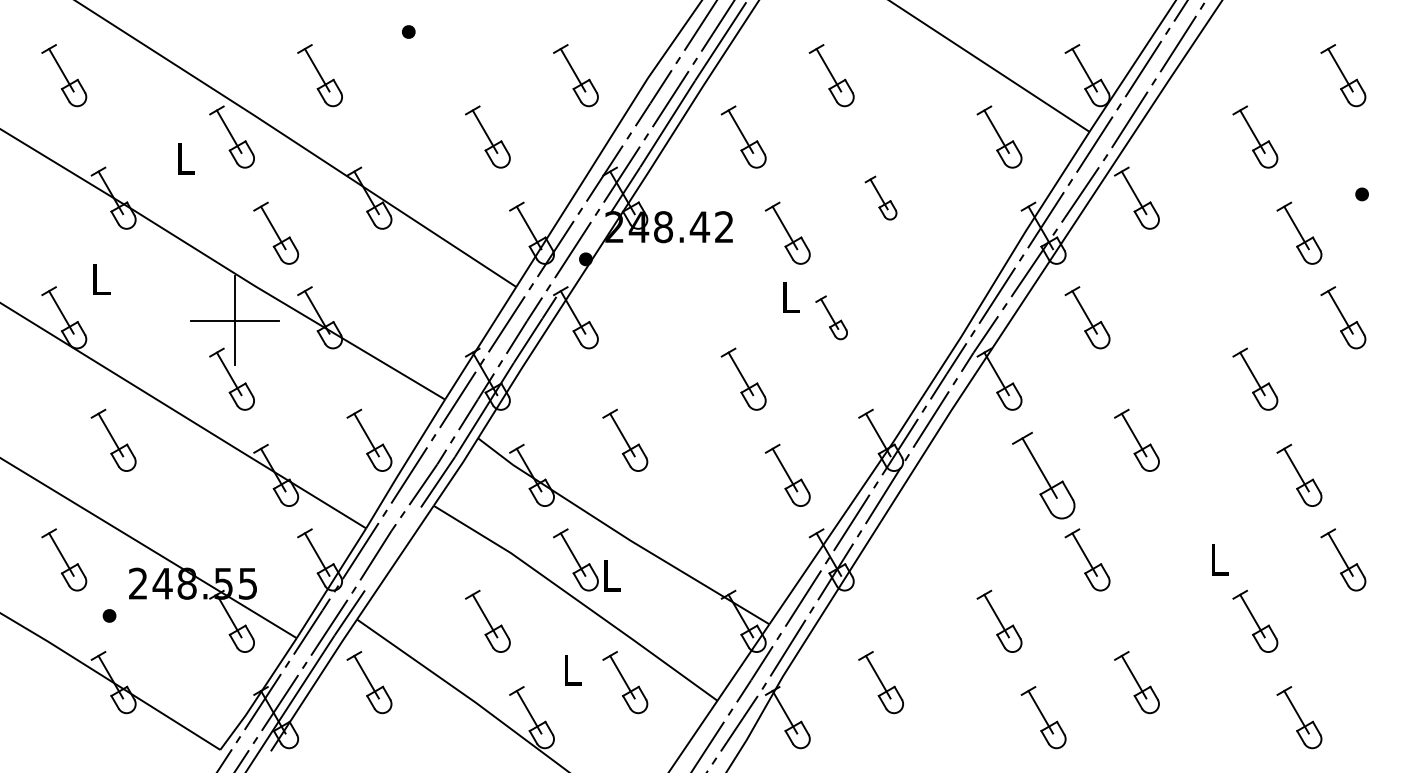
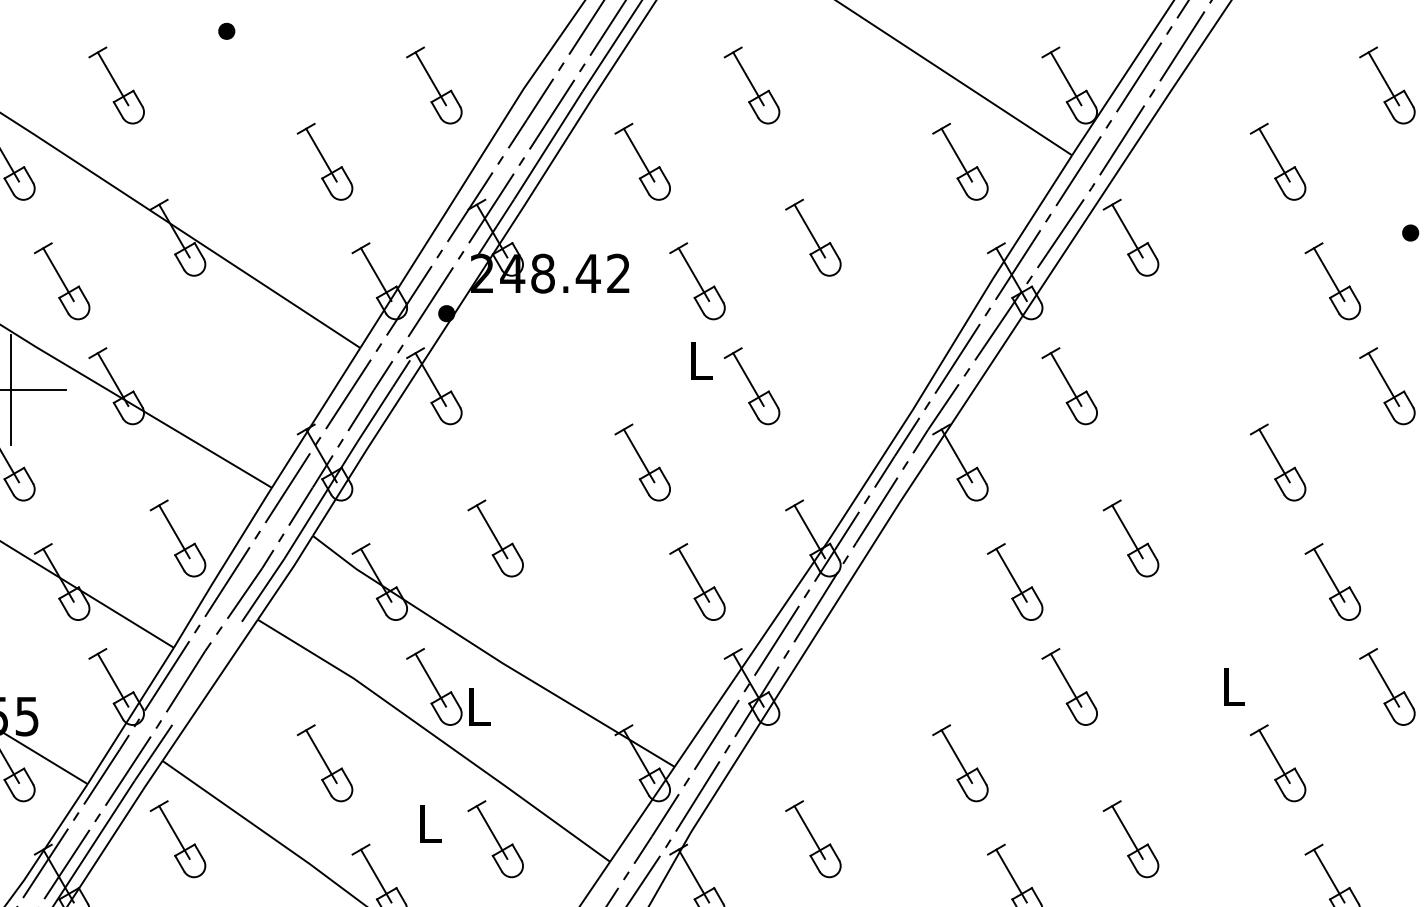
part: (880, 197) -> (812, 236), size x1.43
part: (831, 317) -> (751, 385), size x1.43
part: (1043, 474) -> (1014, 580), size x0.71

